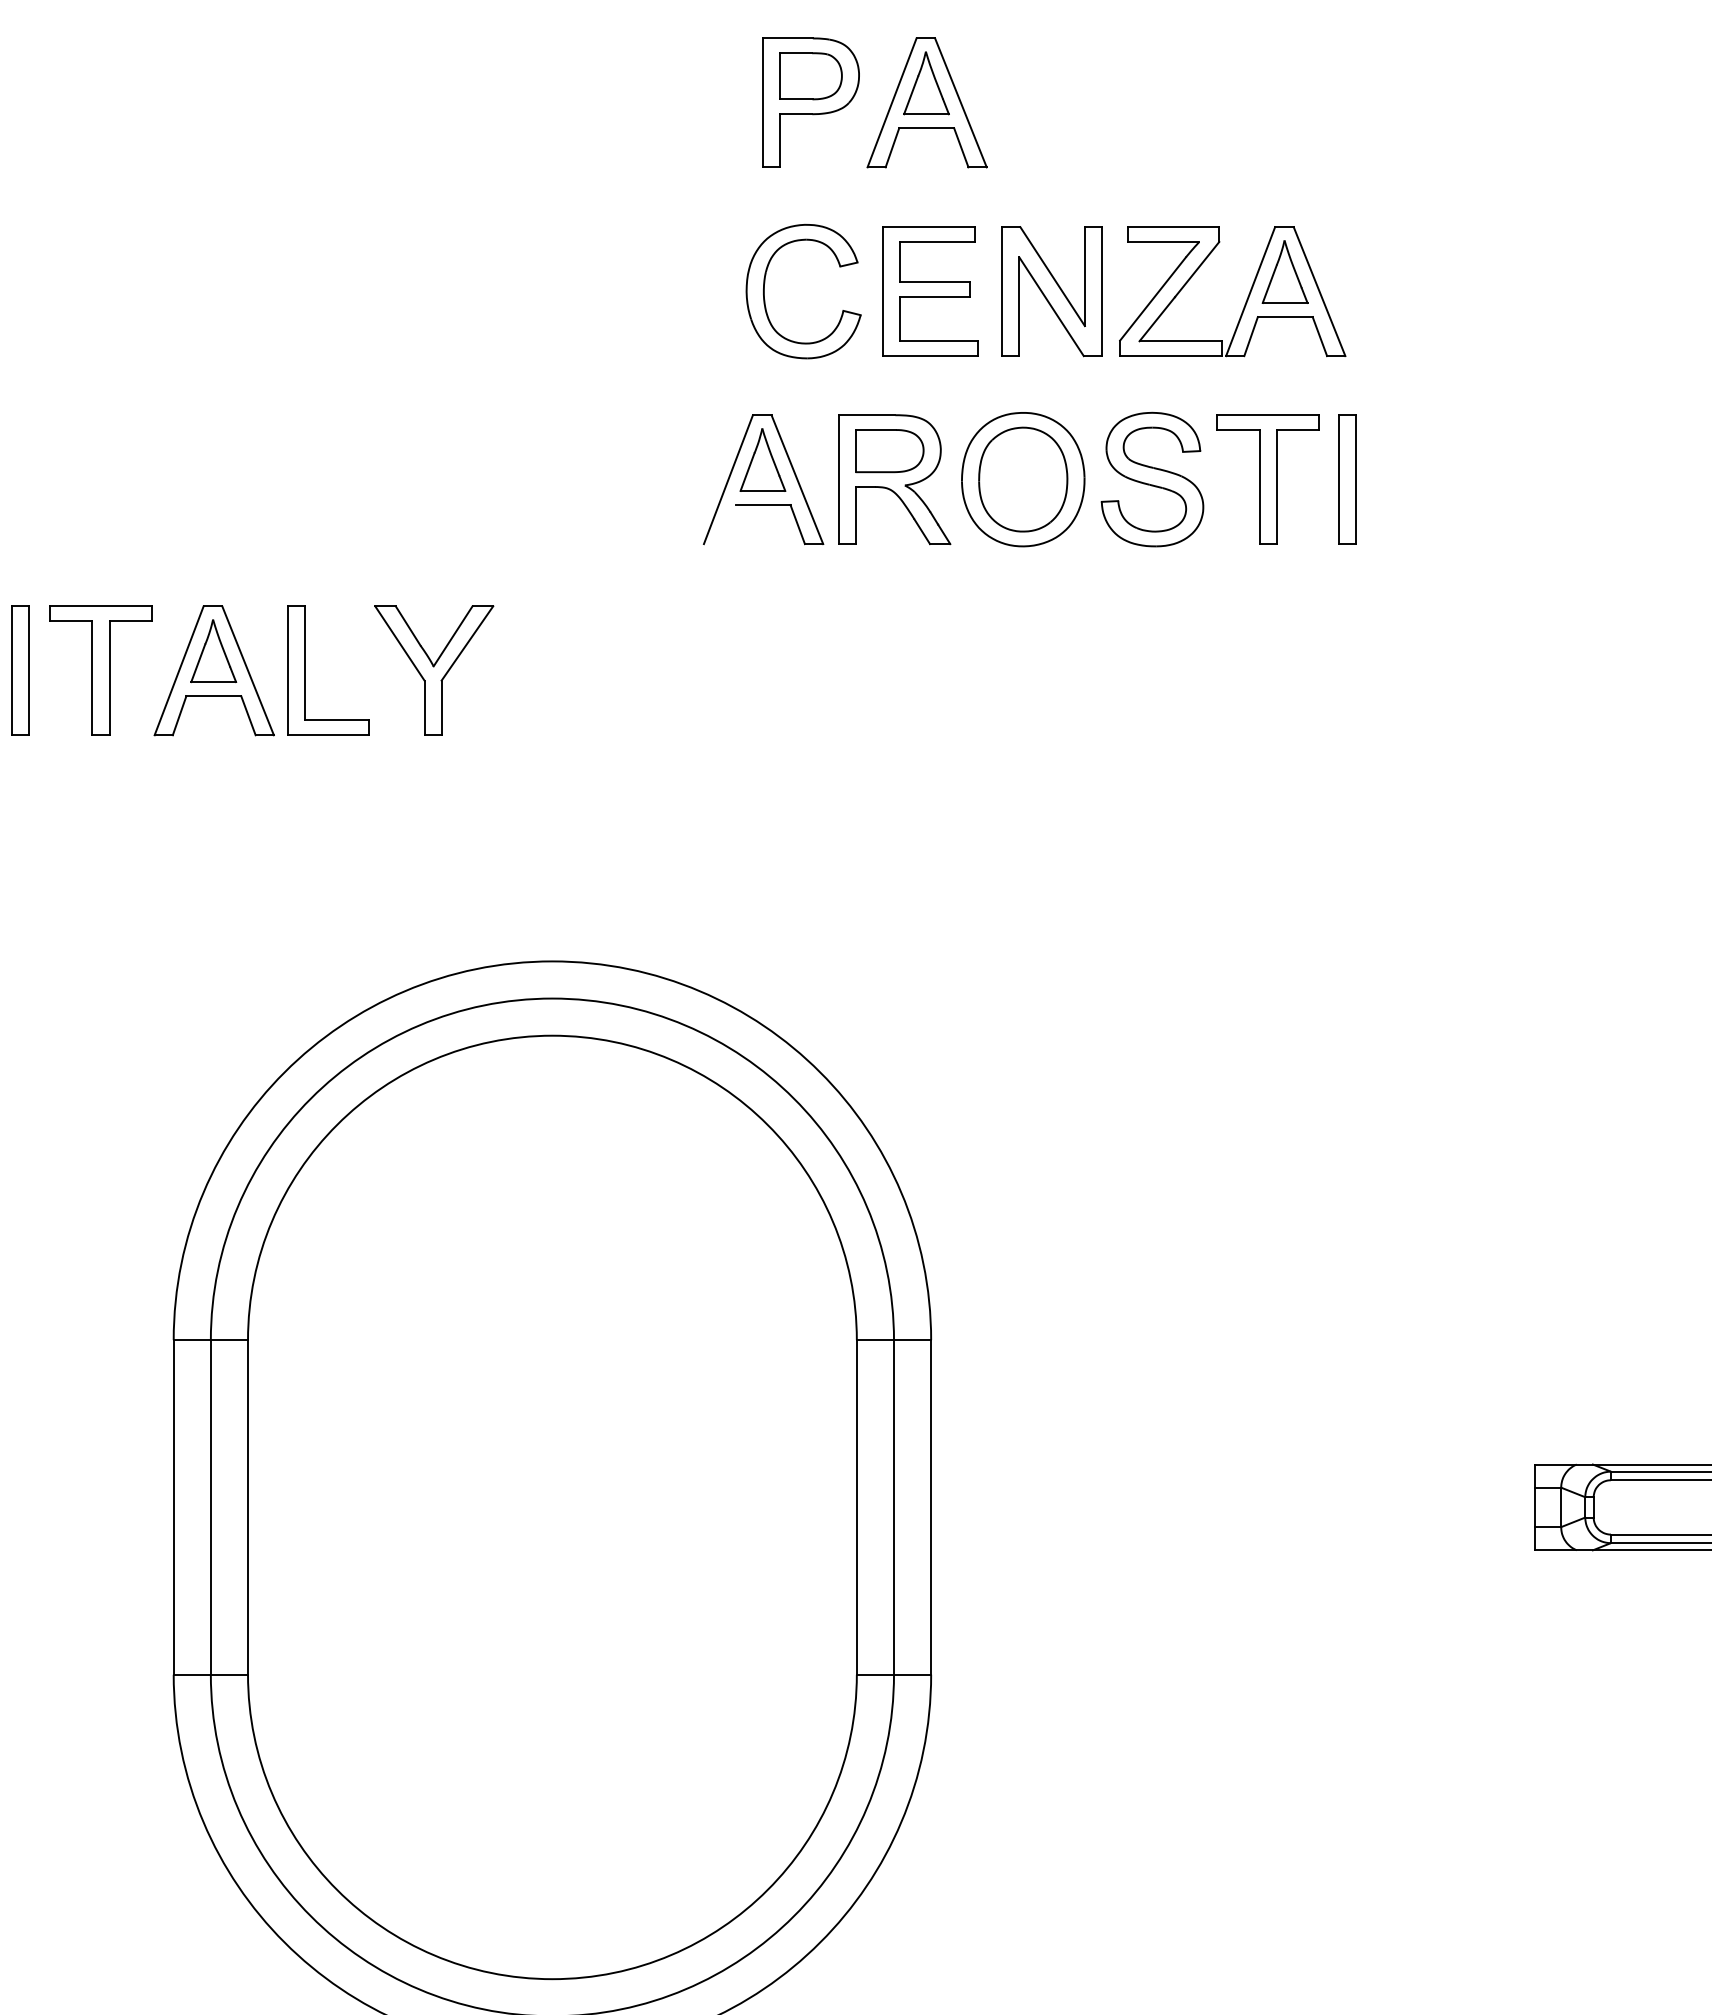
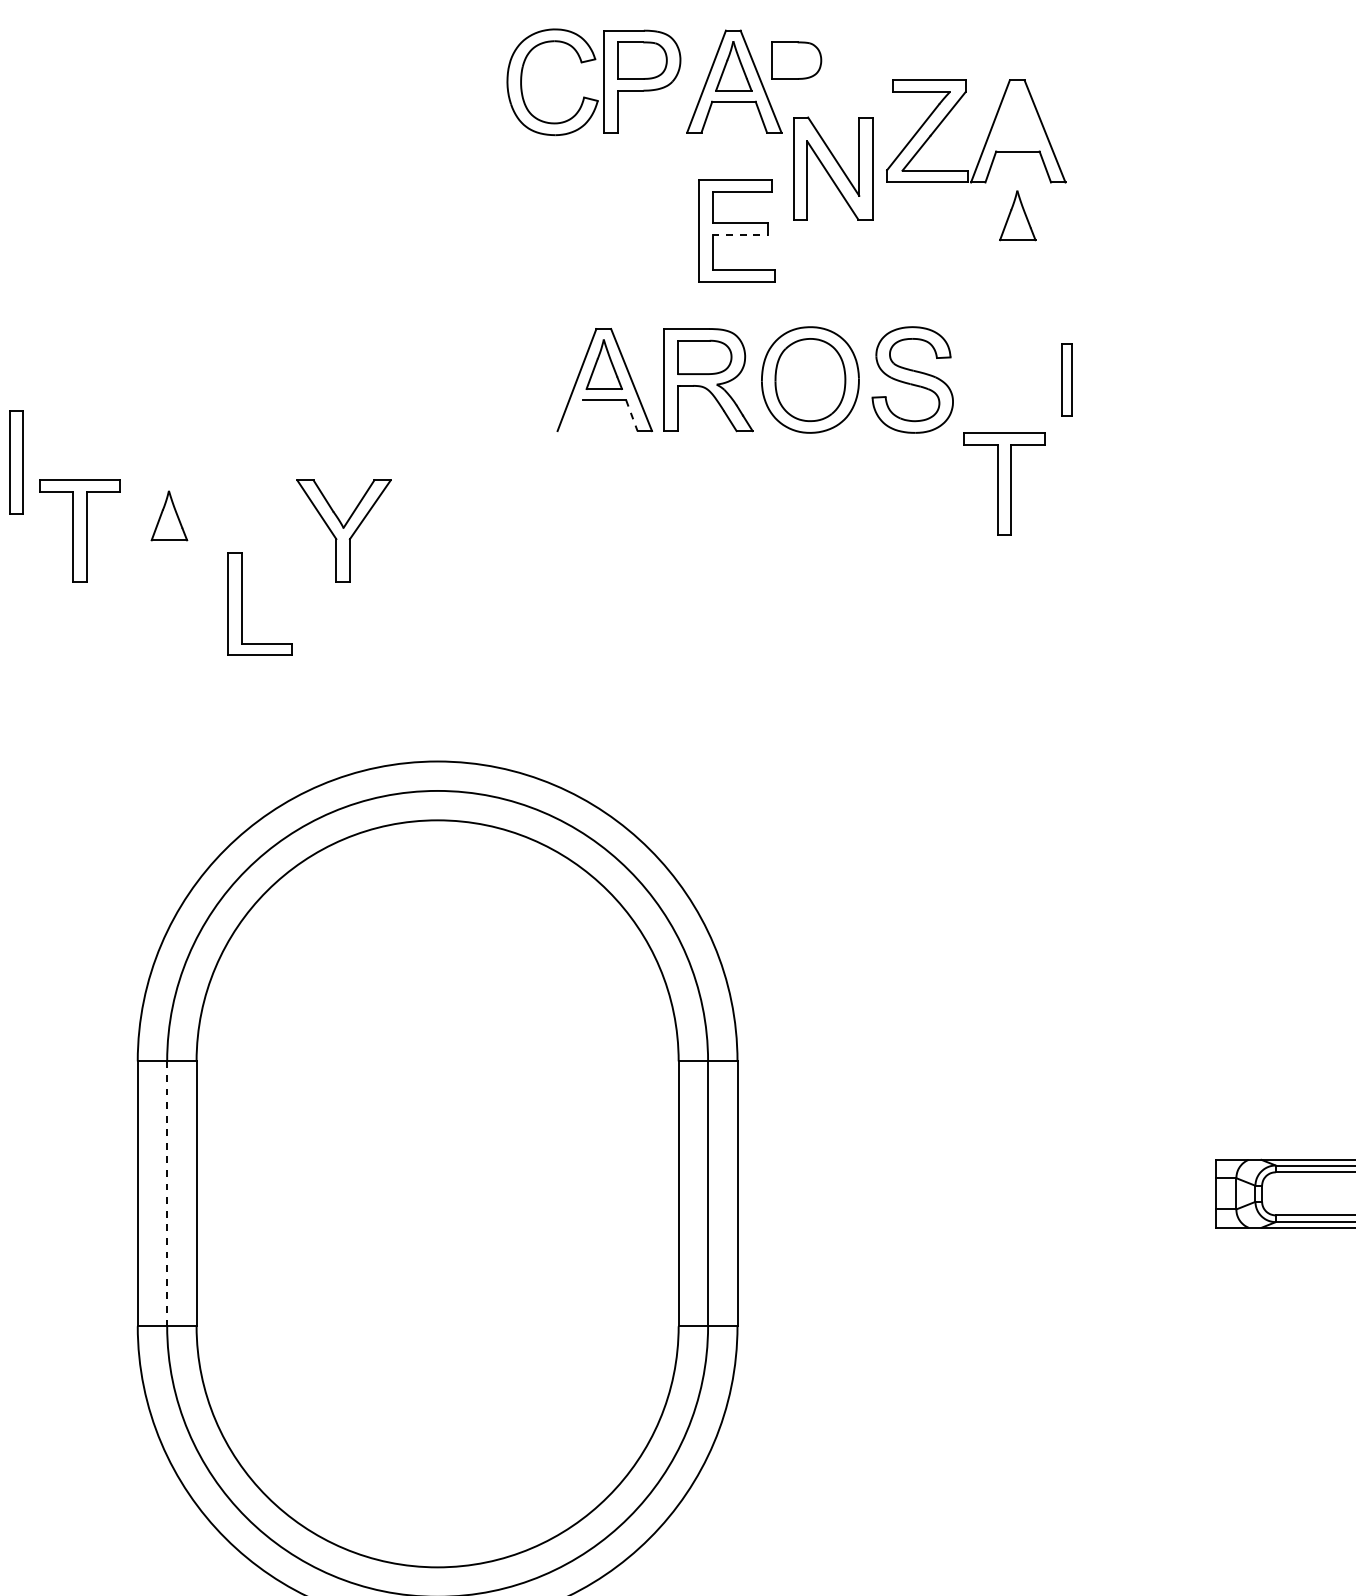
part: (1005, 76) -> (796, 60), added
part: (765, 283) -> (522, 75), moved
part: (1051, 291) -> (832, 168), moved
line: (935, 296) -> (740, 235), solid -> dashed
part: (1247, 296) -> (987, 135), moved
part: (1267, 479) -> (1003, 483), moved
part: (1347, 479) -> (1067, 379), size x0.7
line: (797, 524) -> (631, 415), solid -> dashed
part: (20, 670) -> (16, 462), moved
part: (213, 670) -> (169, 531), removed
part: (305, 670) -> (242, 604), moved
line: (210, 1506) -> (166, 1193), solid -> dashed

